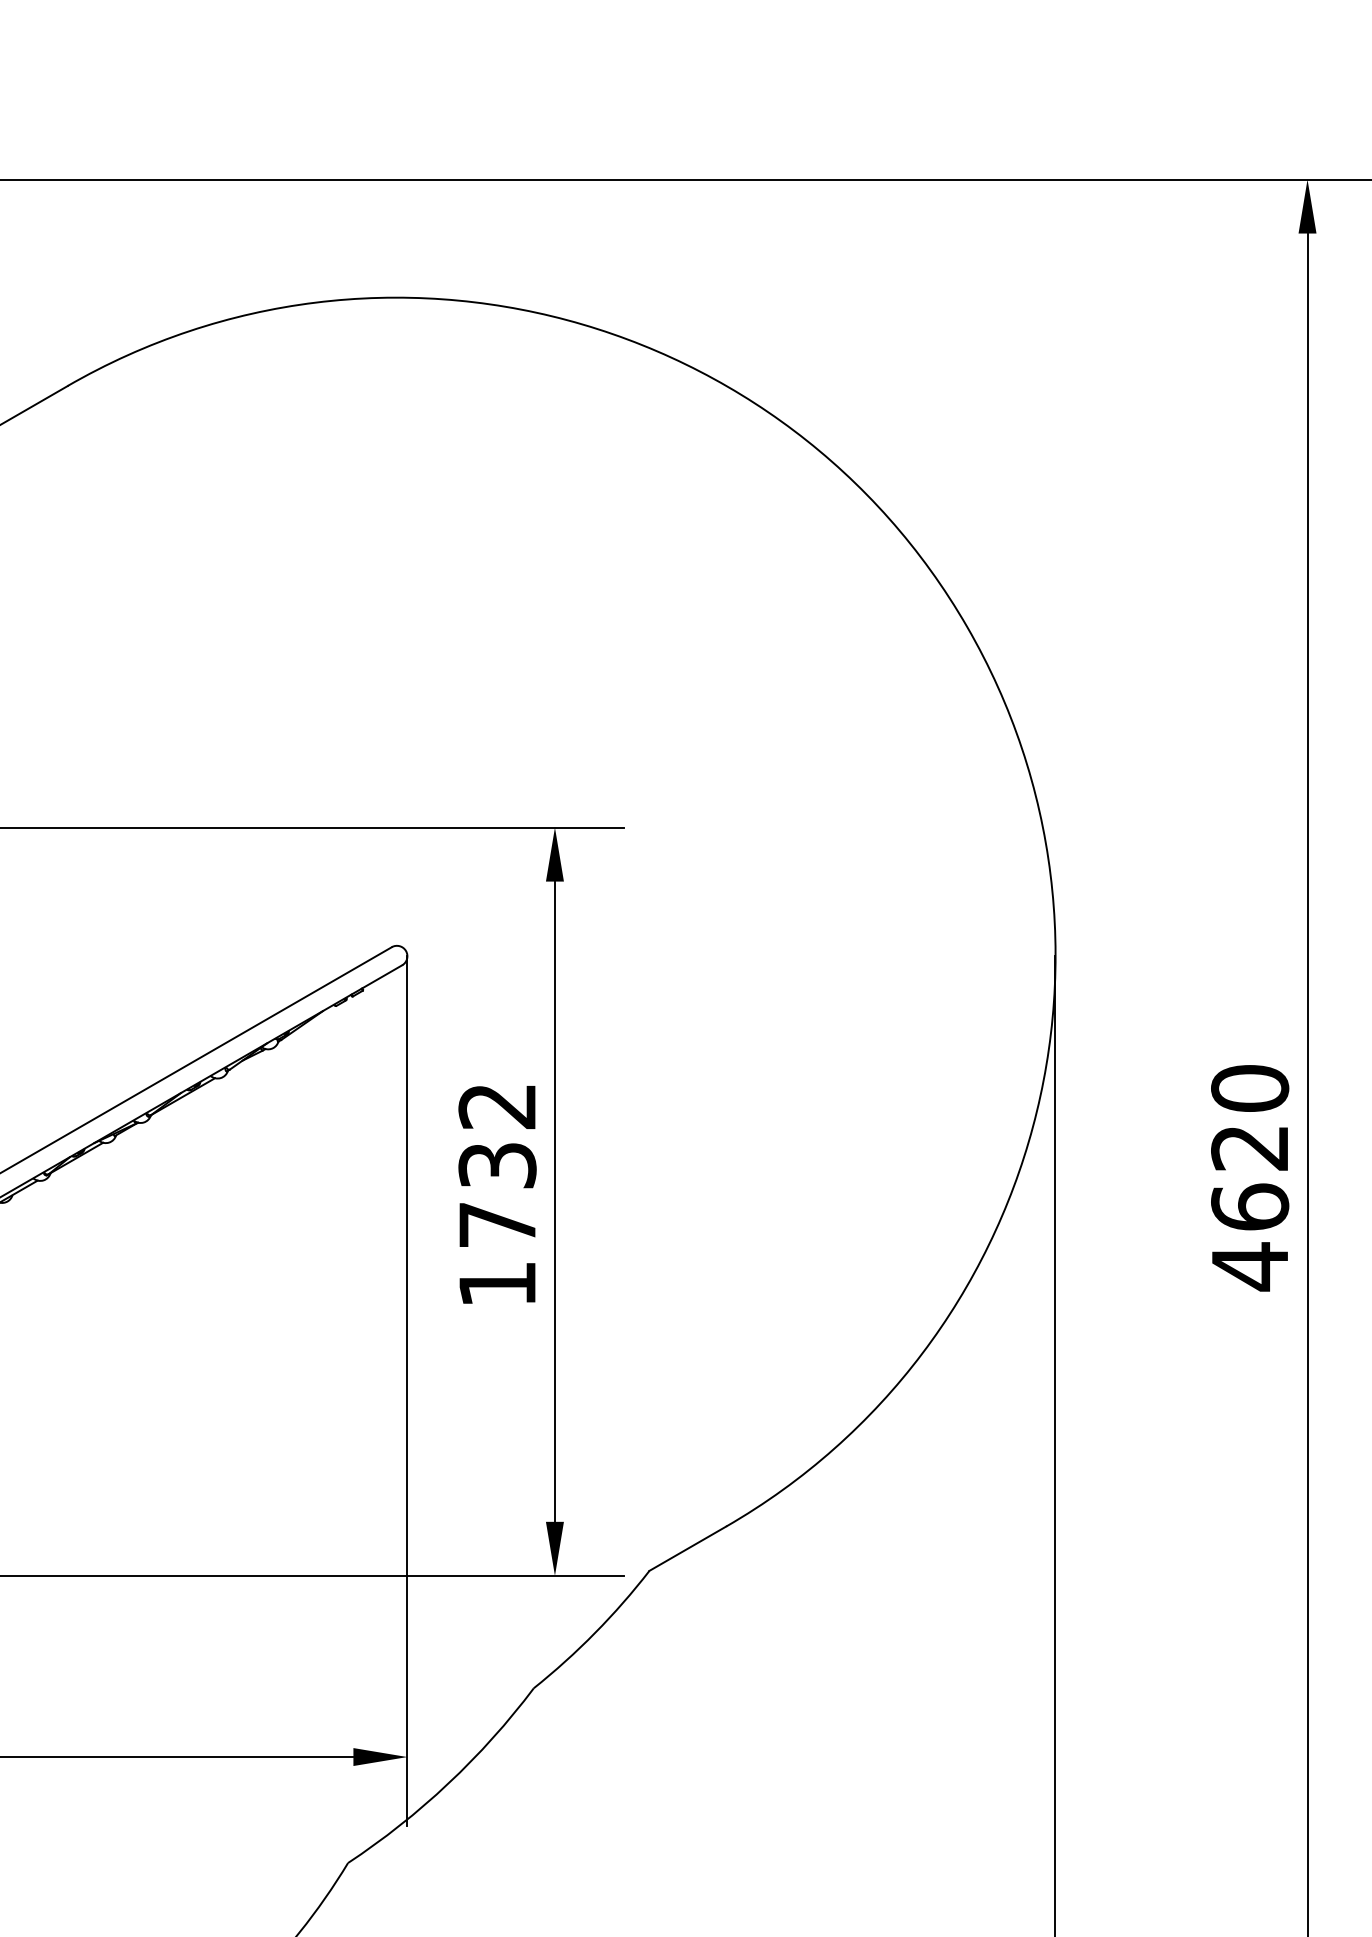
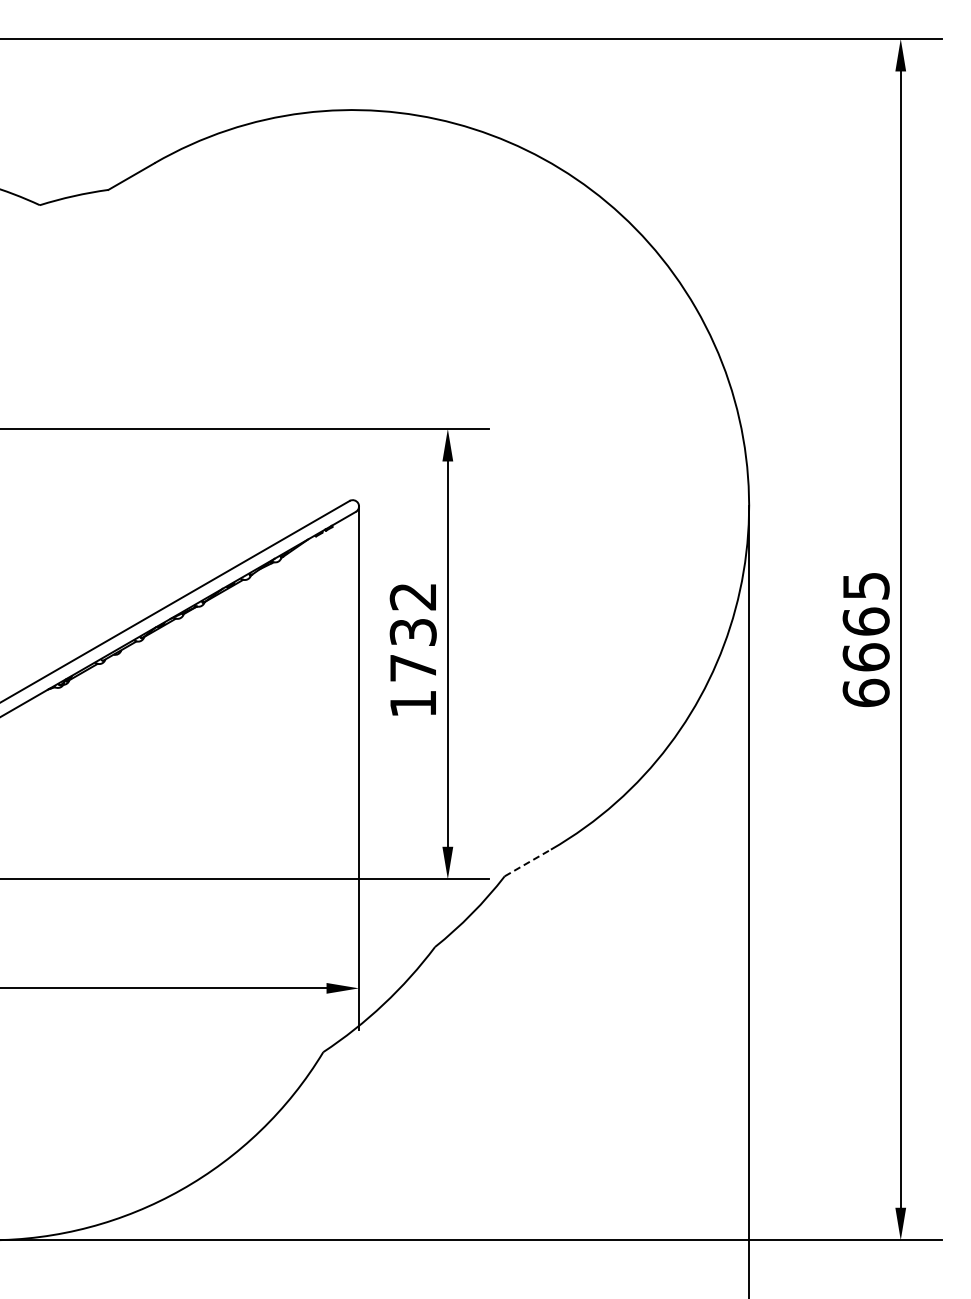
text: (1248, 1177) -> (865, 639), 4620 -> 6665
line: (687, 1547) -> (527, 862), solid -> dashed

